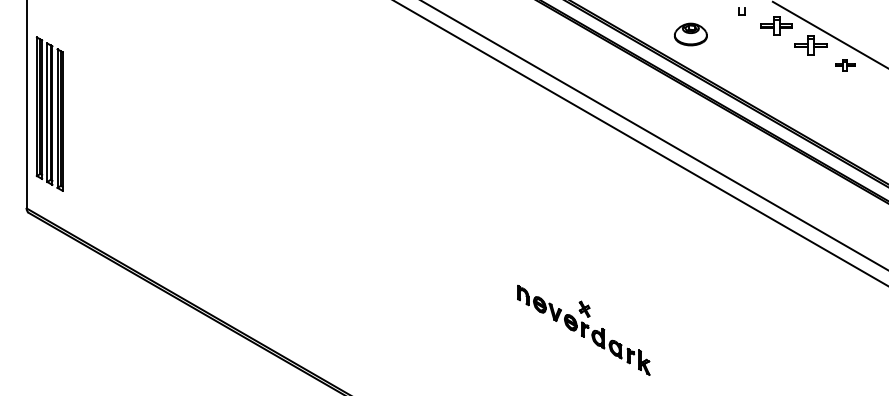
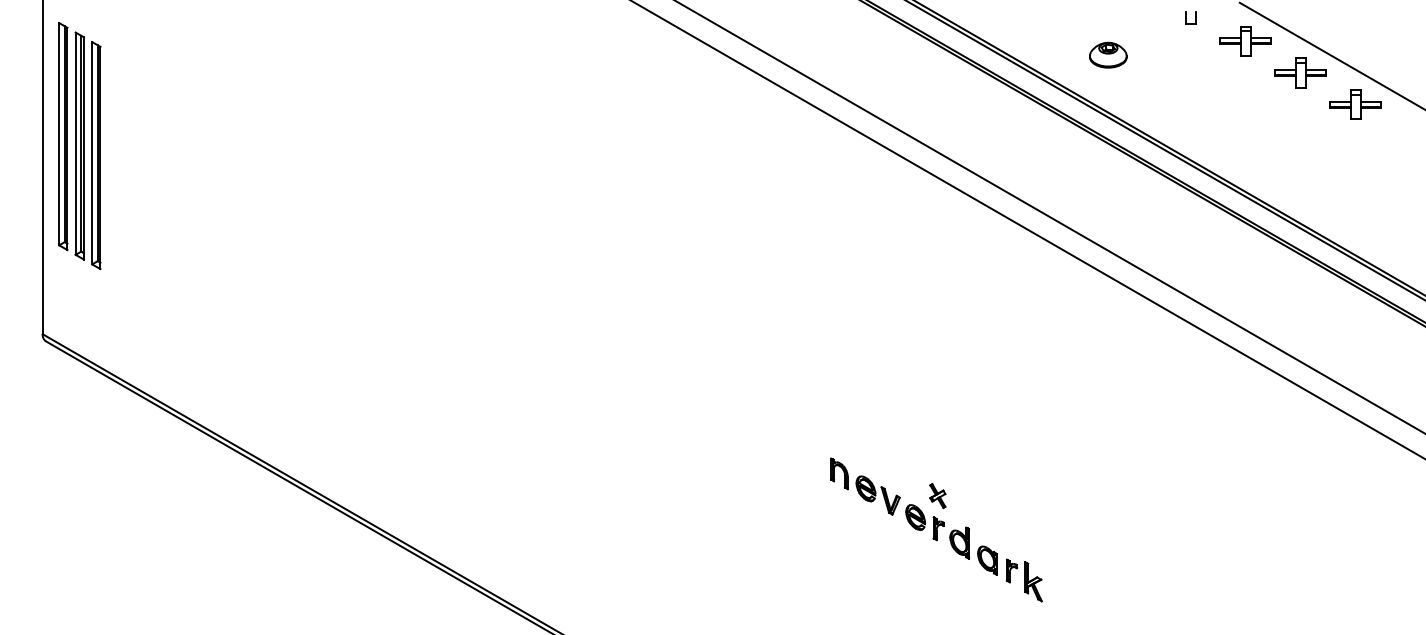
part: (690, 34) -> (1107, 55), size x0.71
part: (844, 65) -> (1354, 104), size x1.67
part: (49, 113) -> (79, 145), moved

